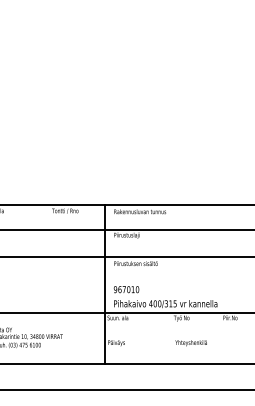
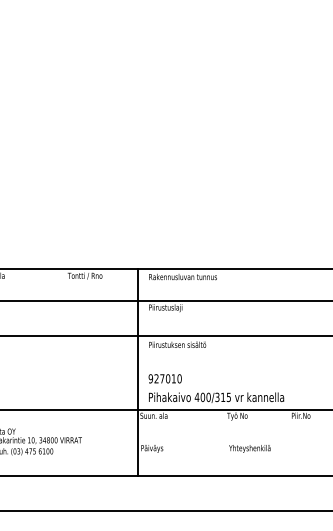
text: (119, 289) -> (156, 378), 967010 -> 927010

